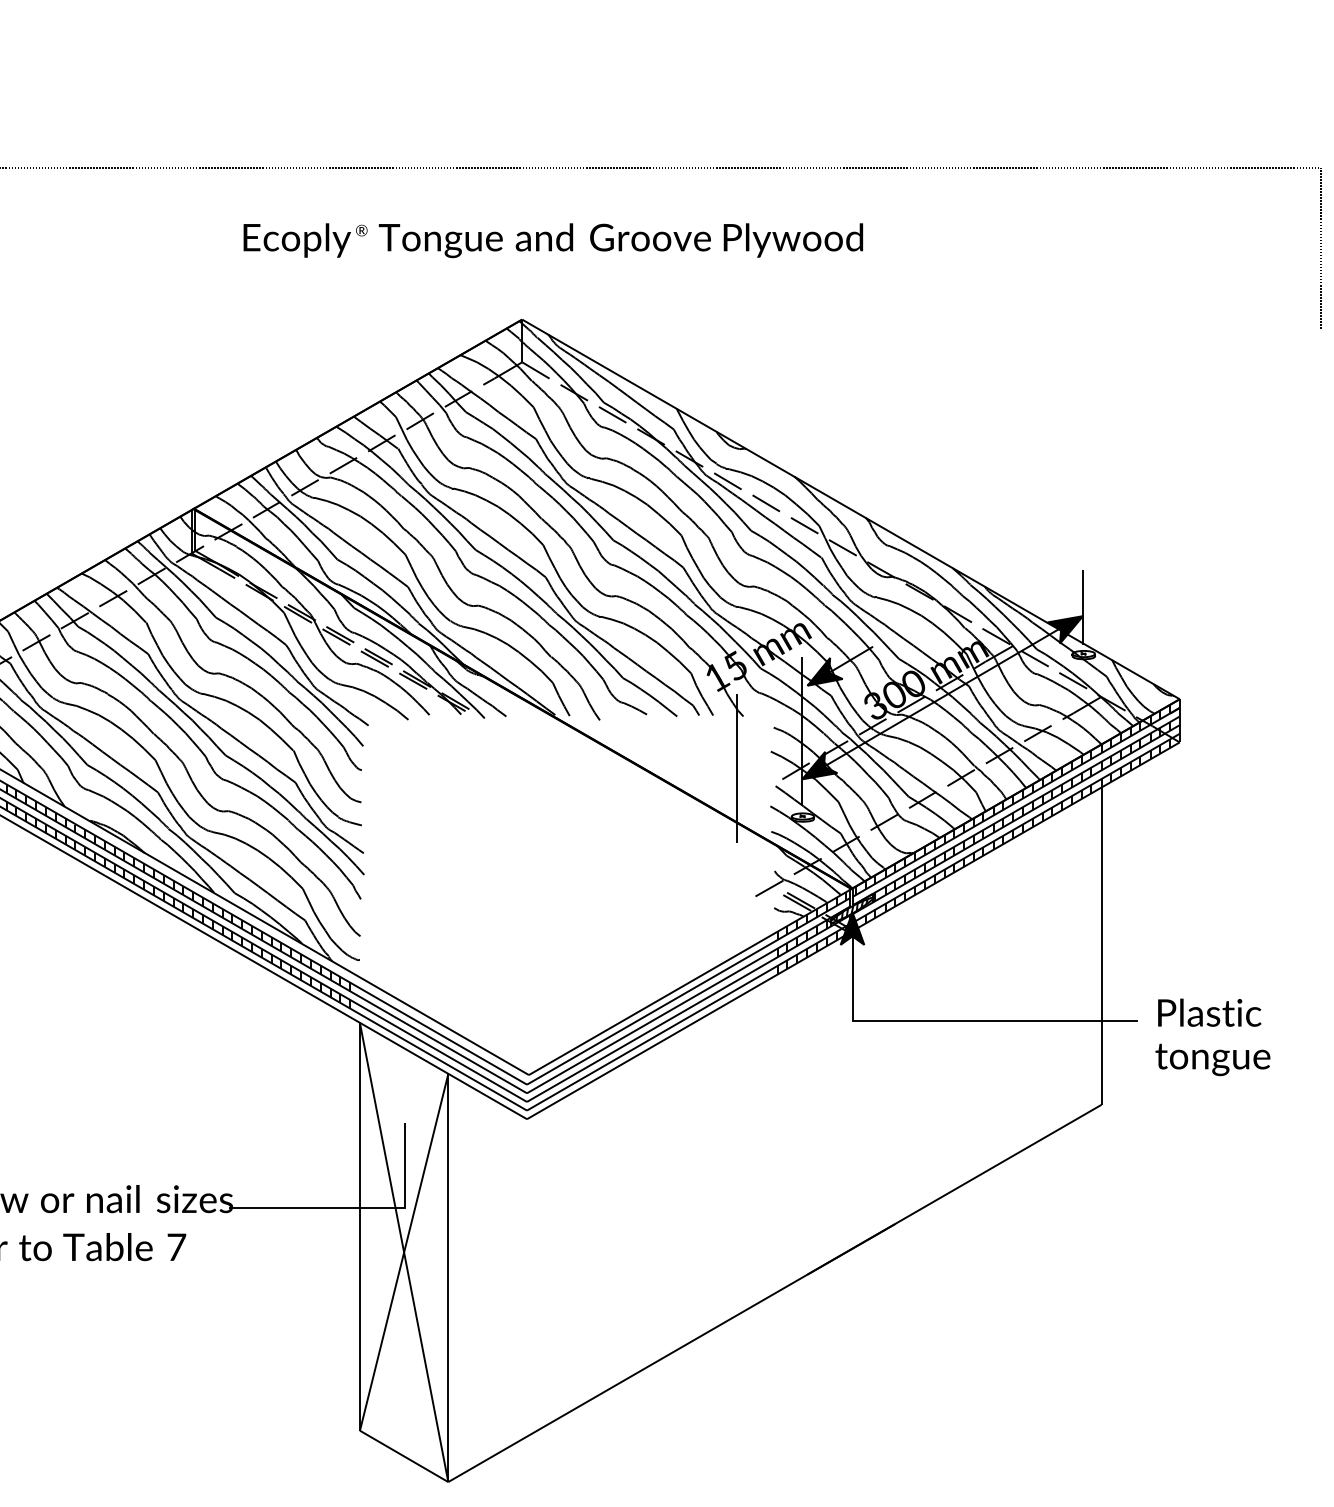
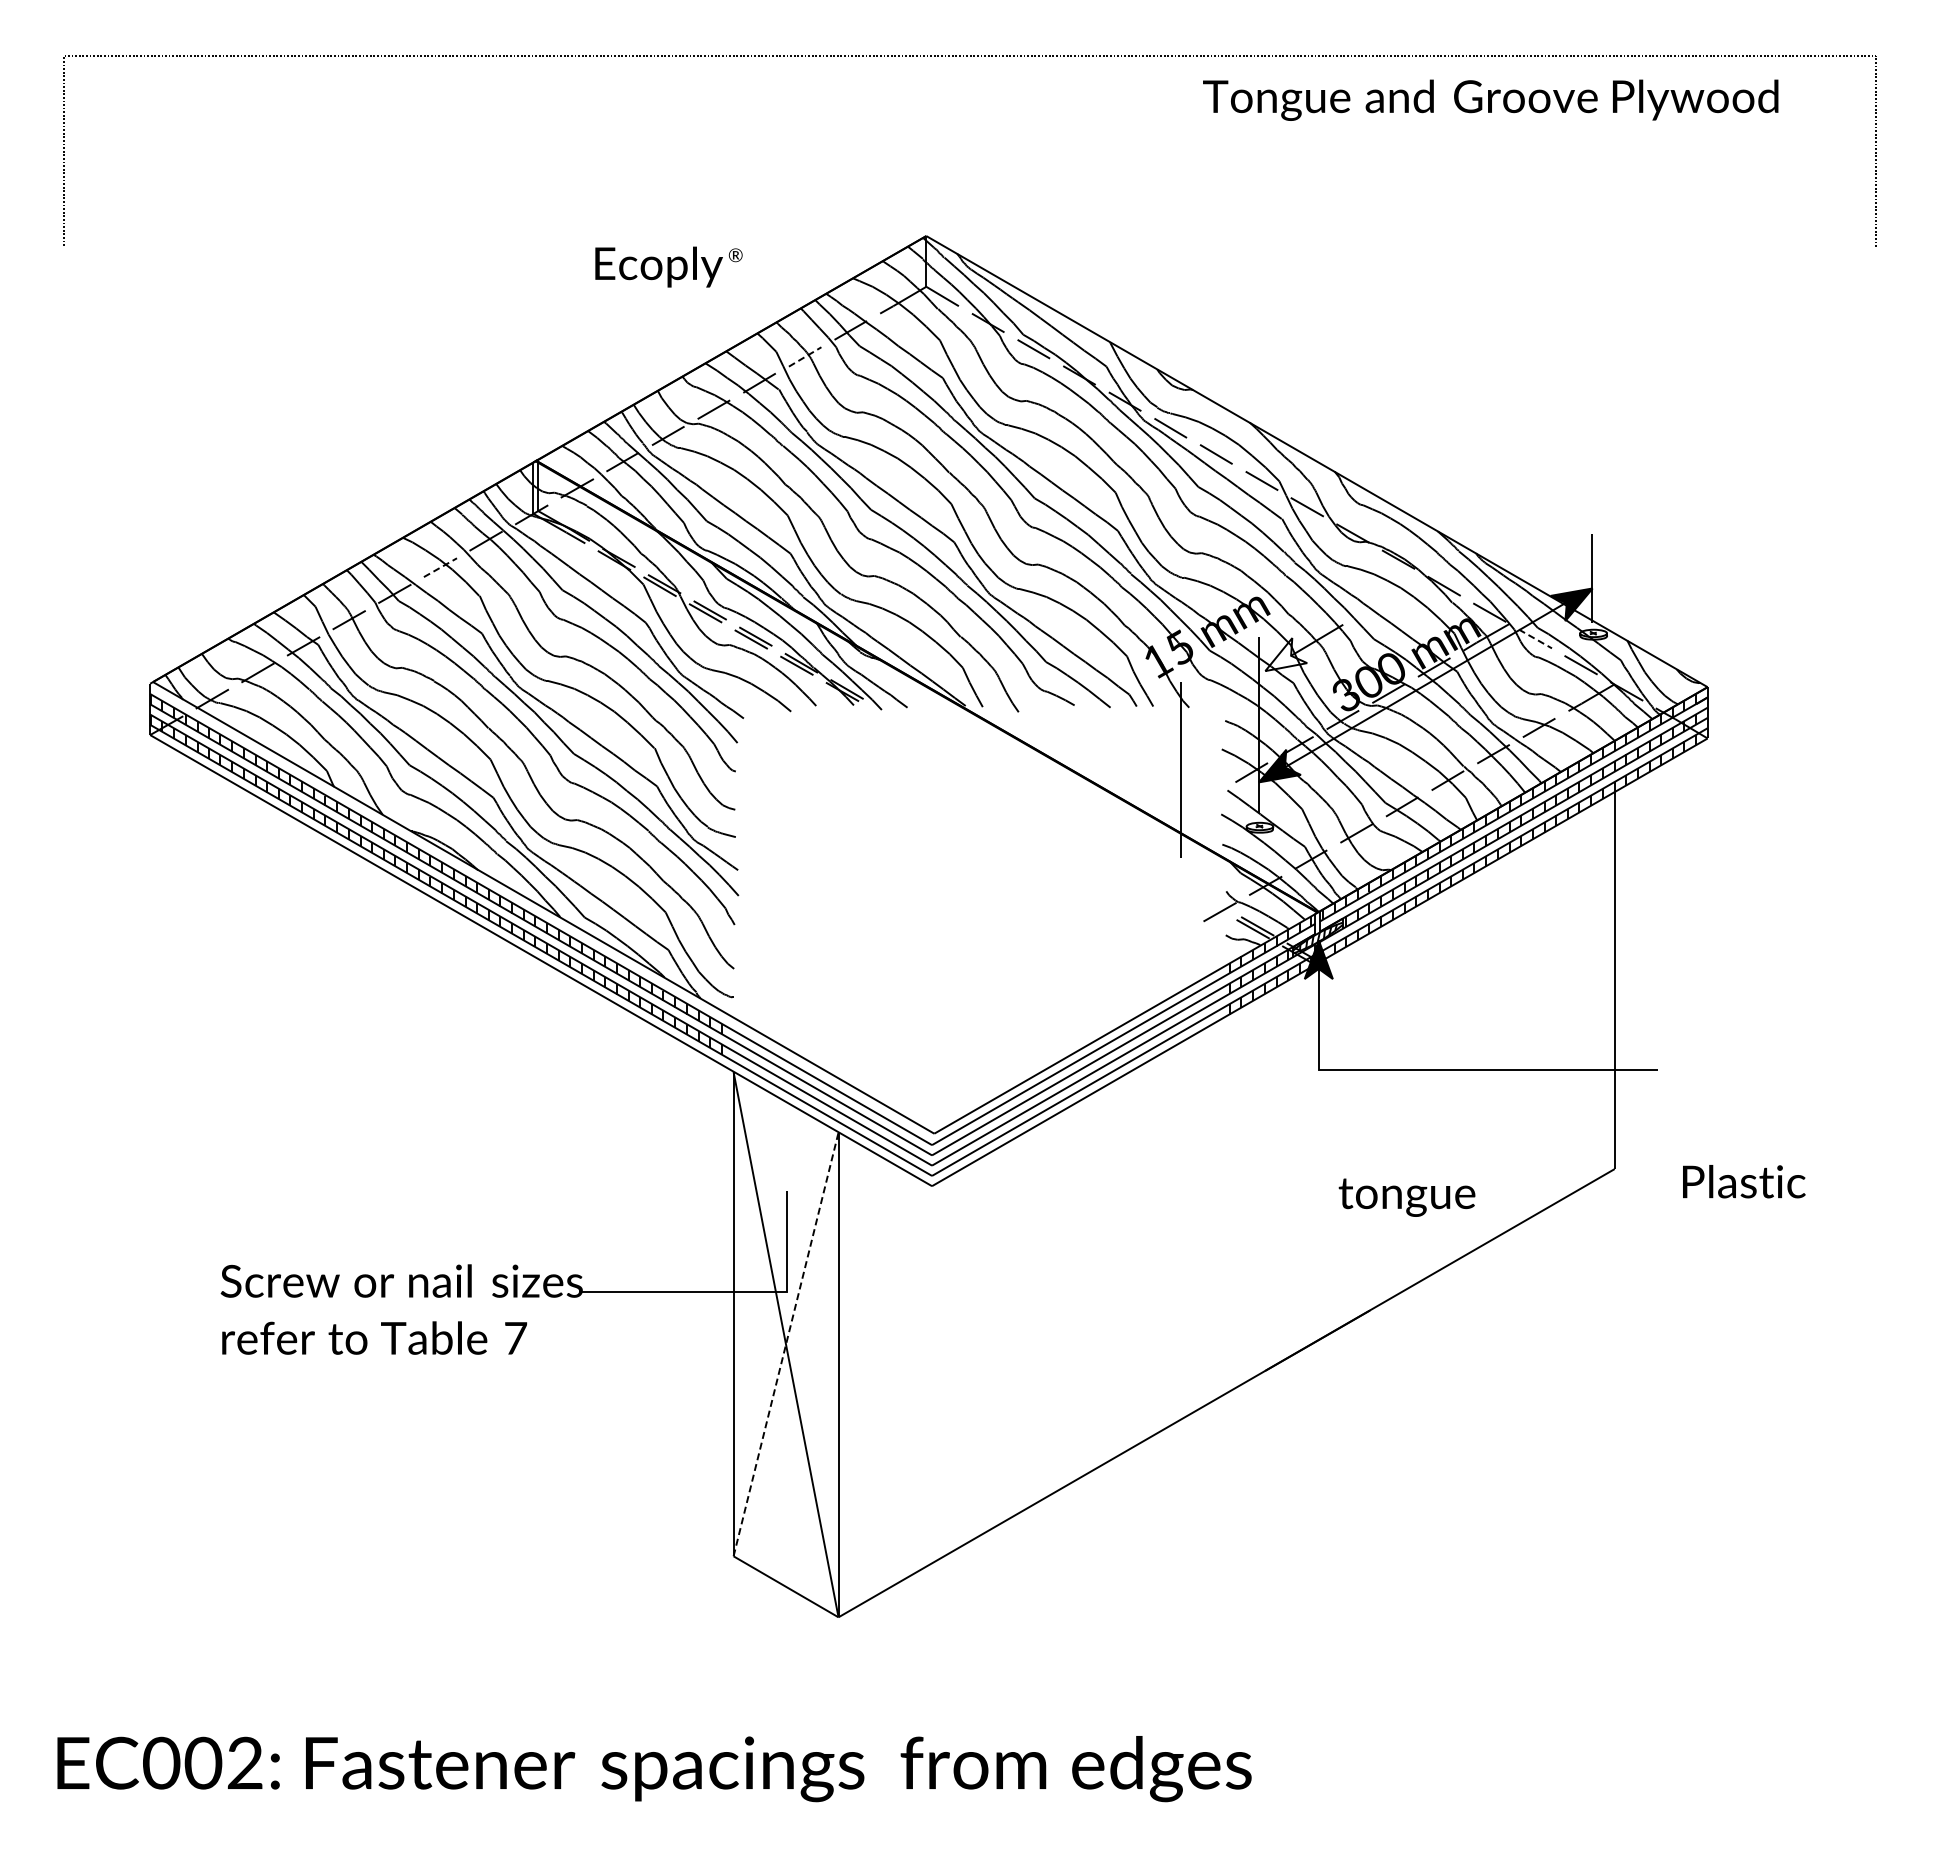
text: (305, 240) -> (668, 266), moved
text: (620, 240) -> (1490, 99), moved
line: (420, 420) -> (805, 356), solid -> dashed
line: (113, 598) -> (440, 567), solid -> dashed
line: (1034, 659) -> (1535, 639), solid -> dashed
fill: (825, 671) -> (1286, 654), removed
text: (1209, 1012) -> (1744, 1181), moved
text: (1212, 1059) -> (1406, 1197), moved
line: (404, 1251) -> (786, 1343), solid -> dashed

